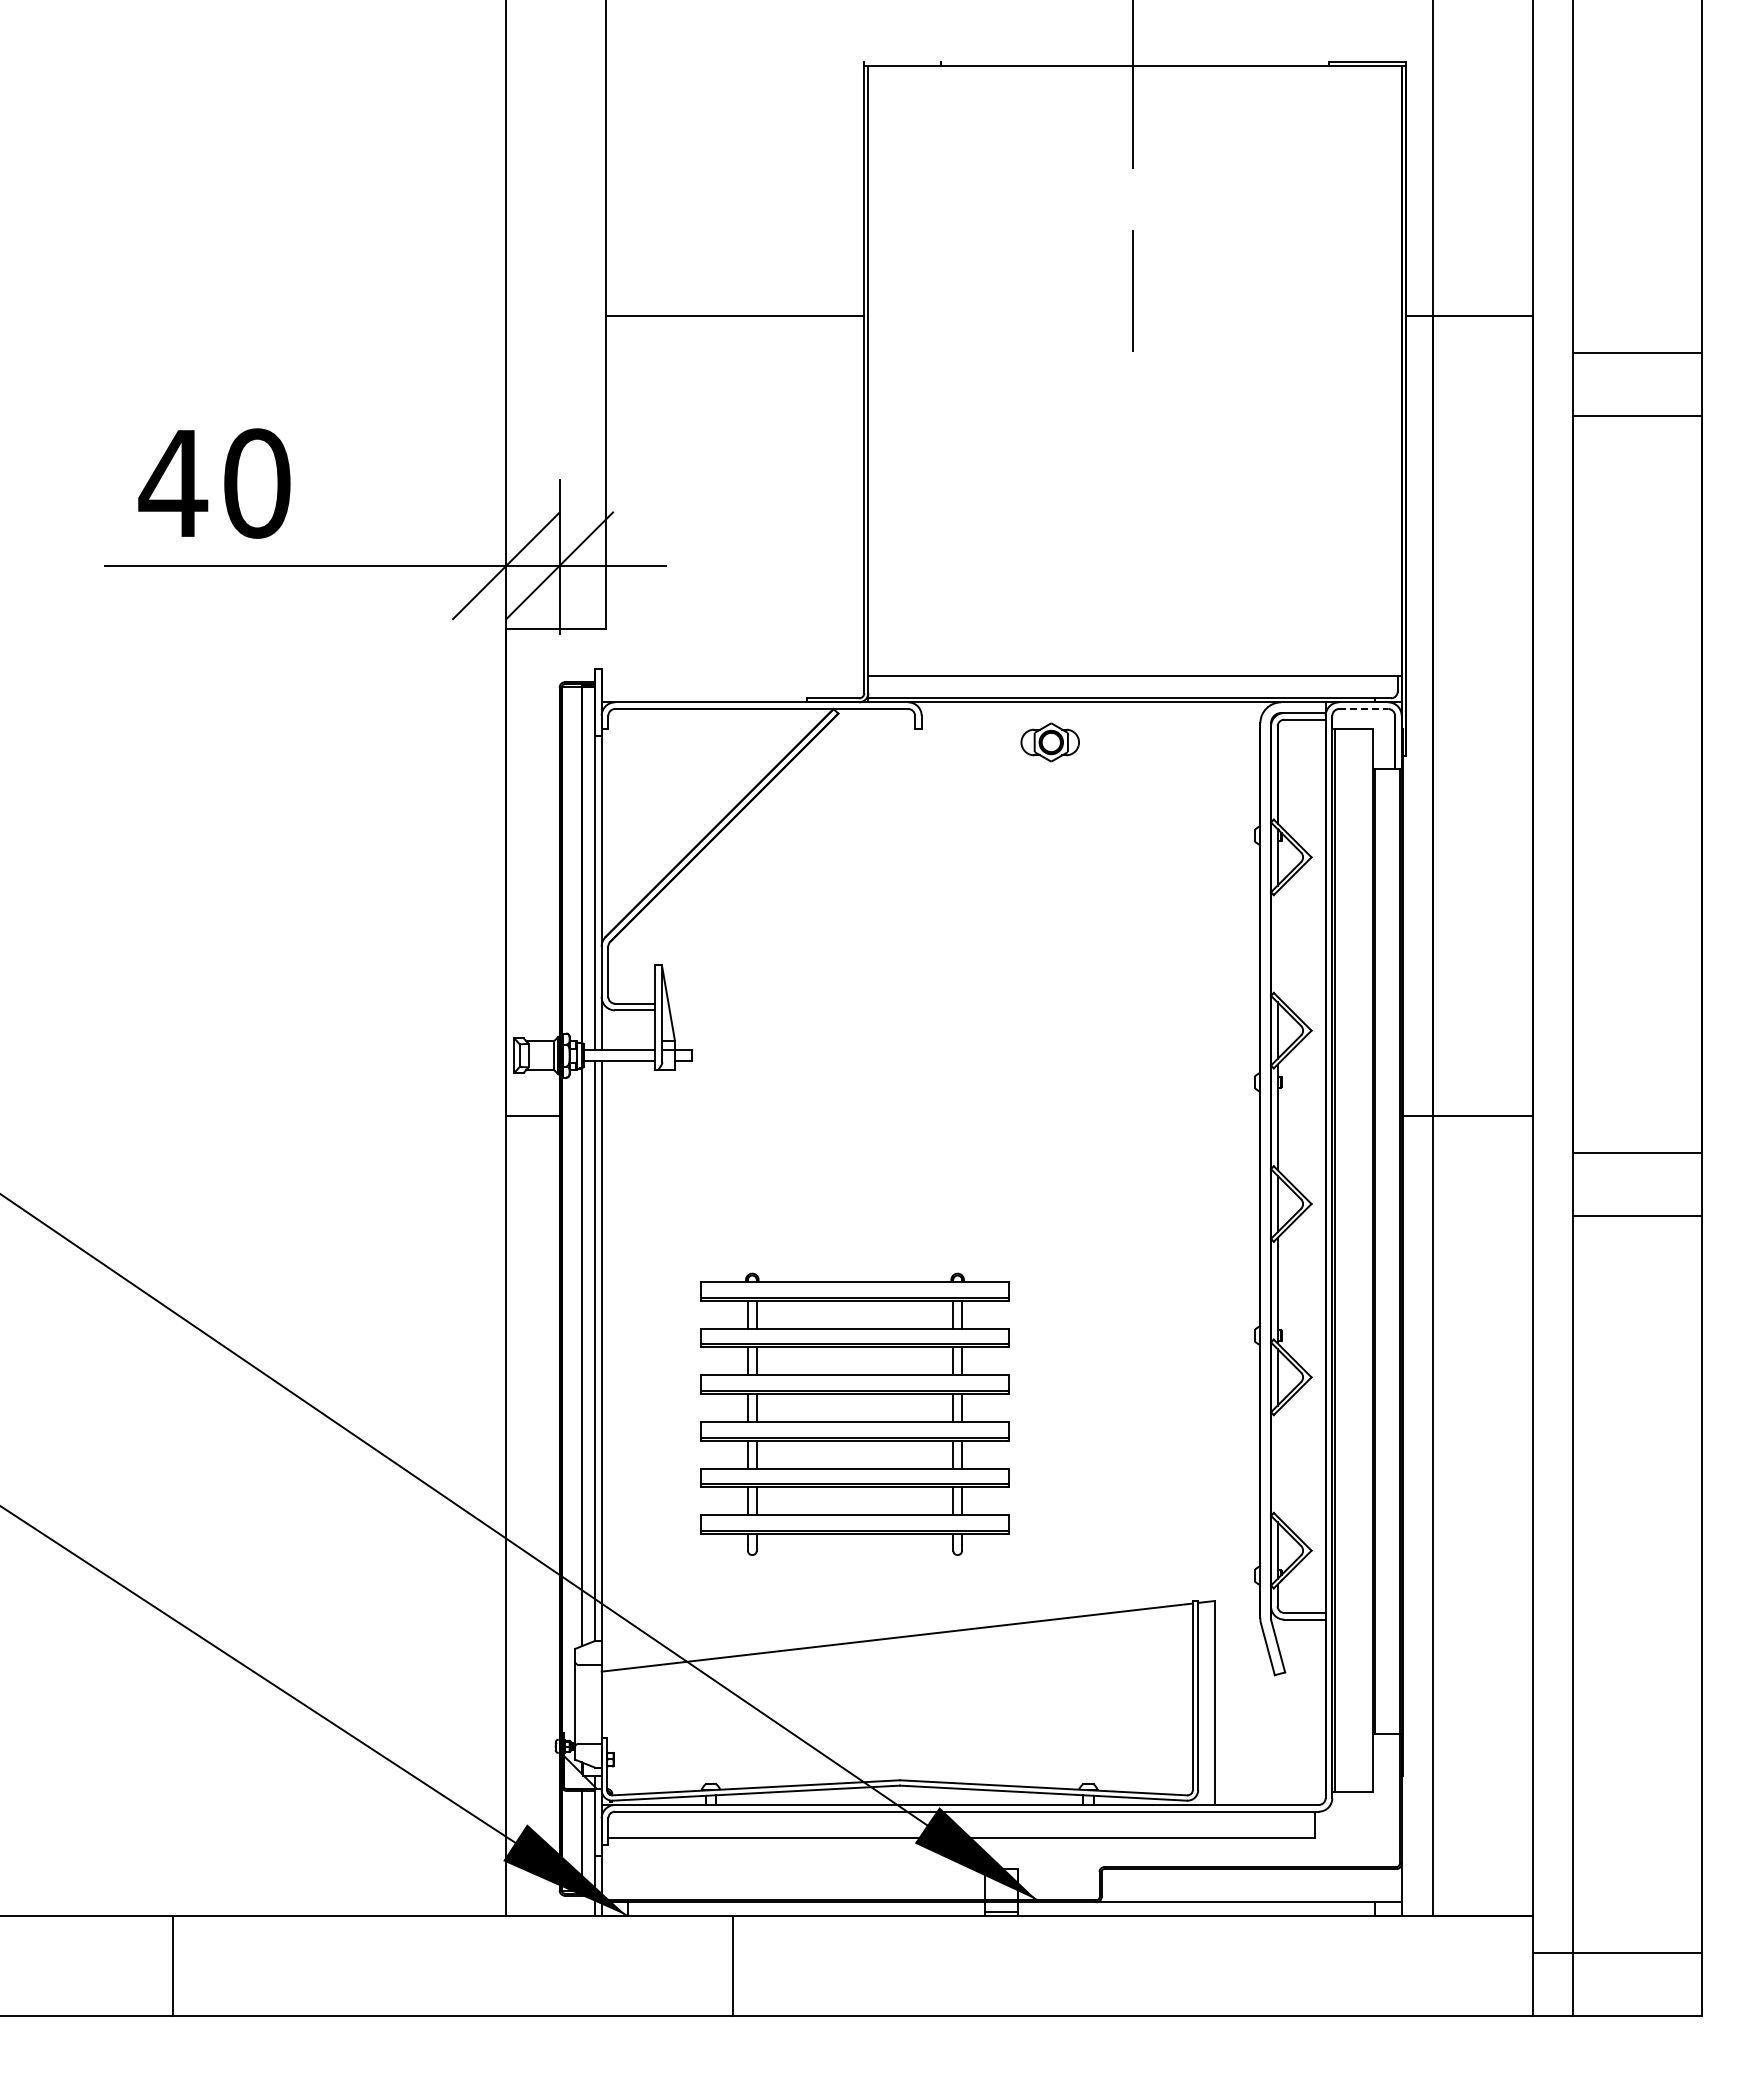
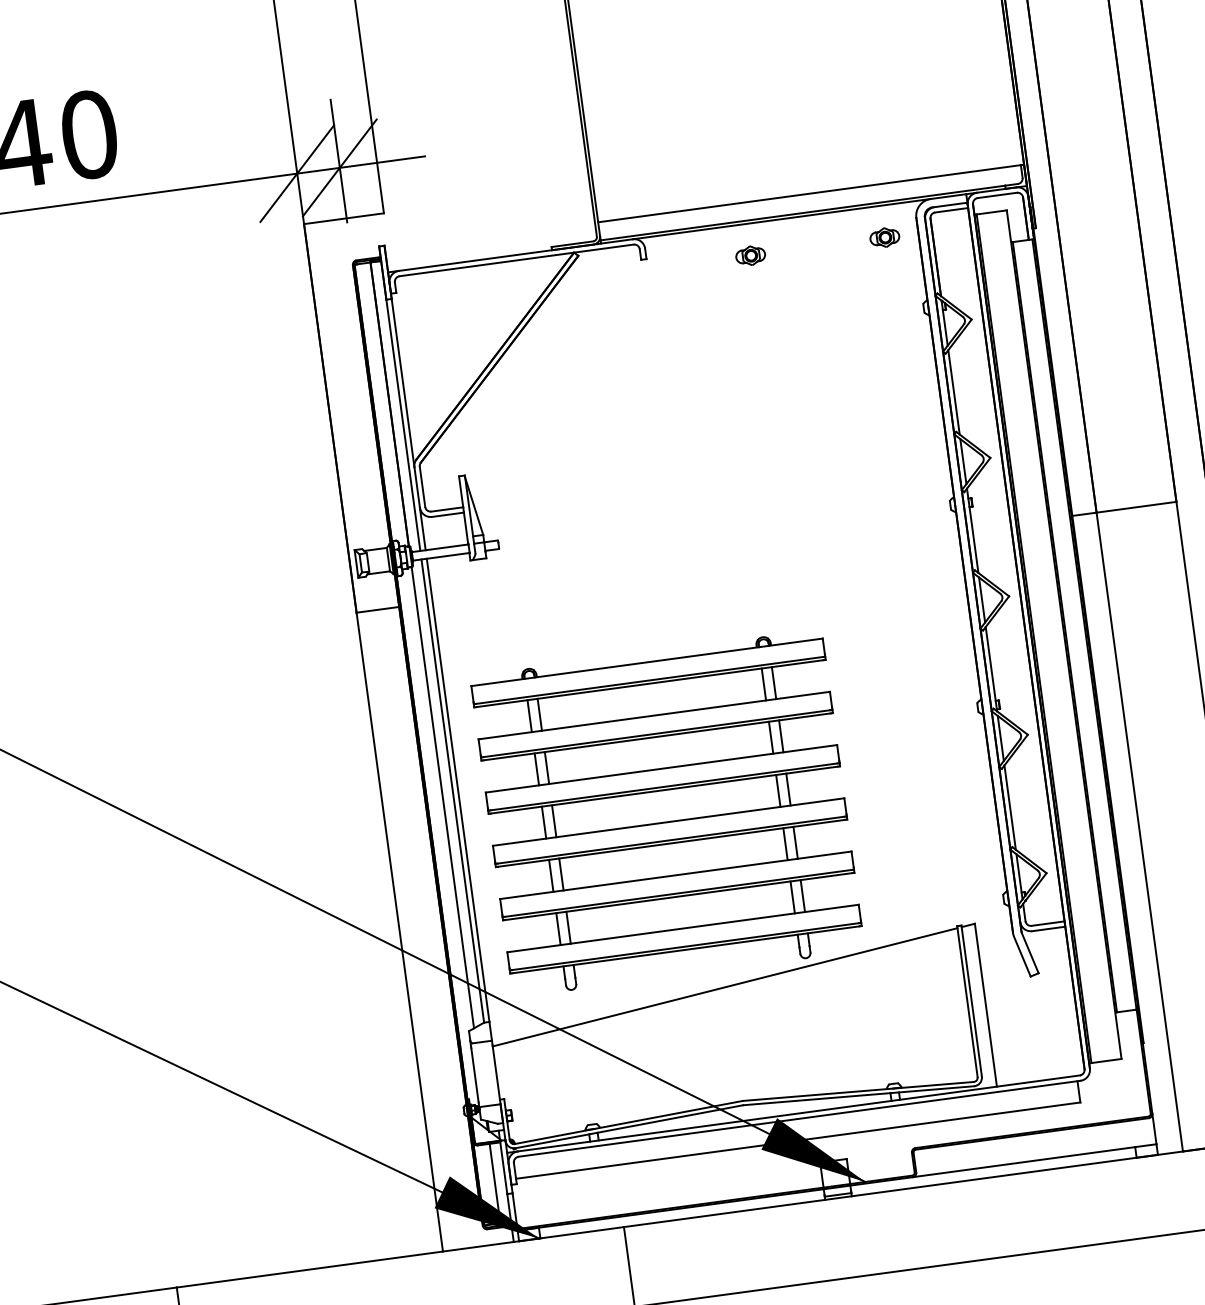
line: (1363, 709) -> (997, 195), dashed -> solid
part: (1050, 741) -> (750, 255), size x0.62
part: (1218, 741) -> (884, 237), added
line: (1277, 943) -> (953, 391), added
part: (854, 1414) -> (666, 813), size x1.43
line: (1277, 1463) -> (1009, 807), added

